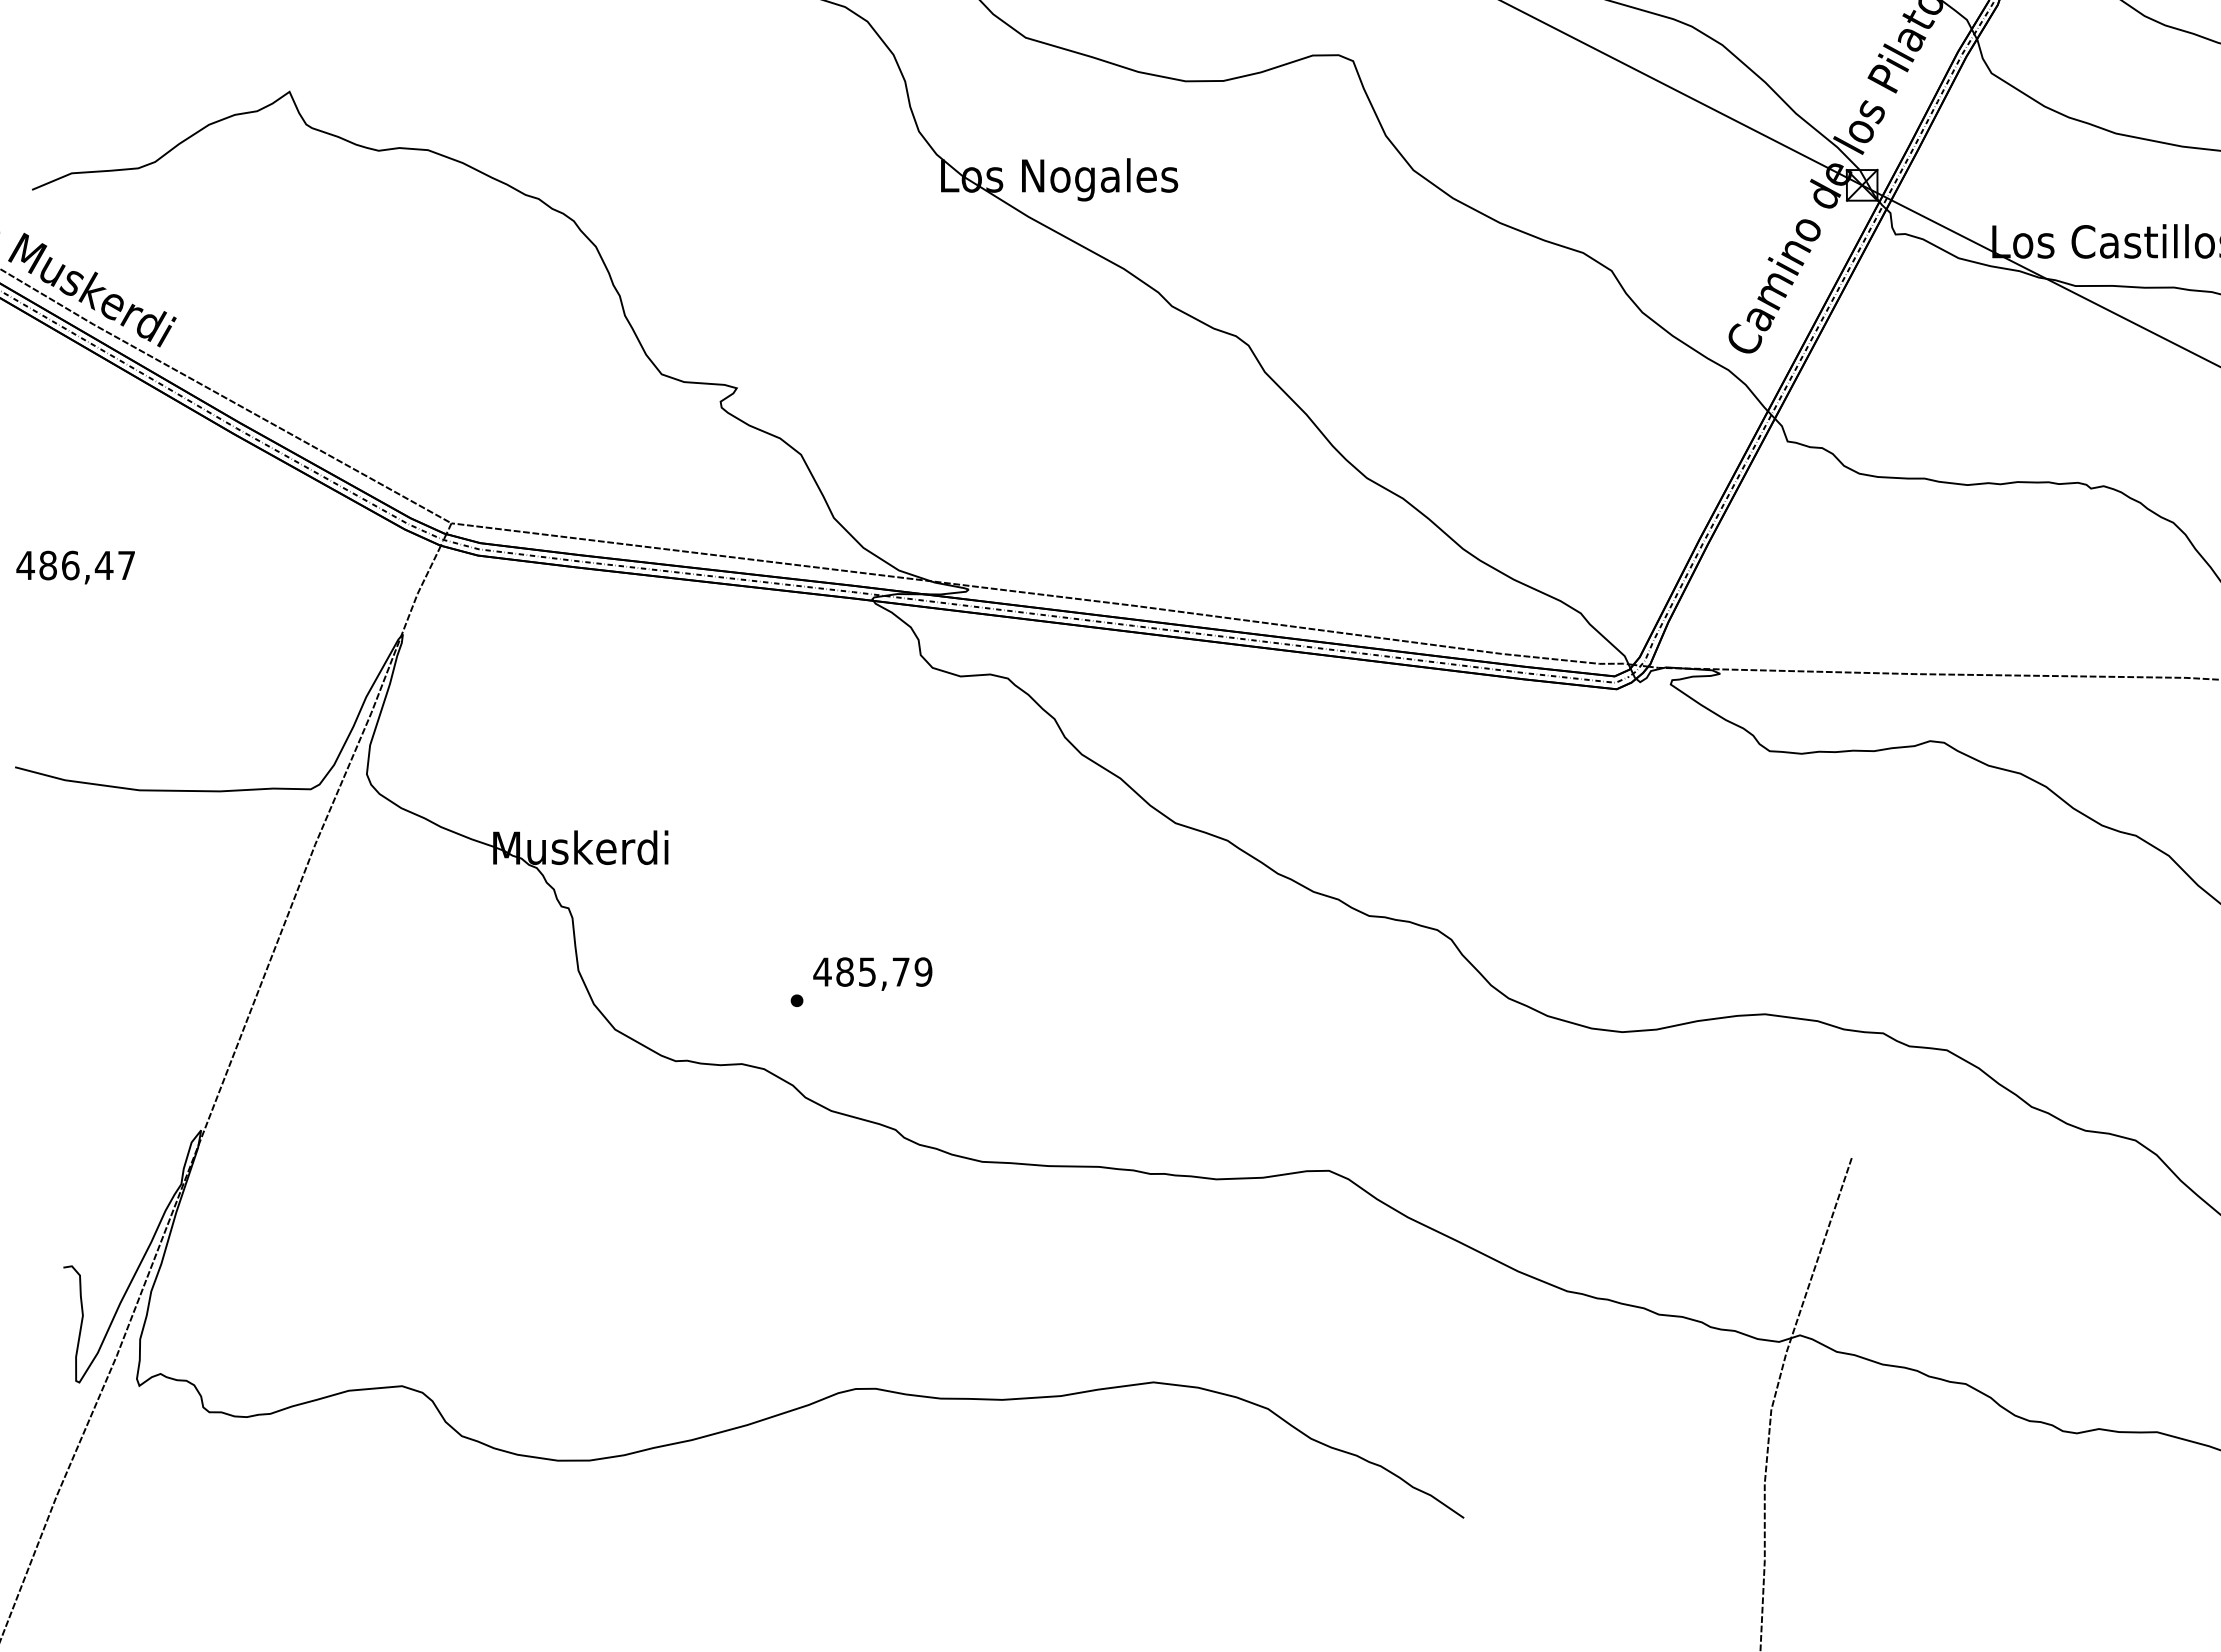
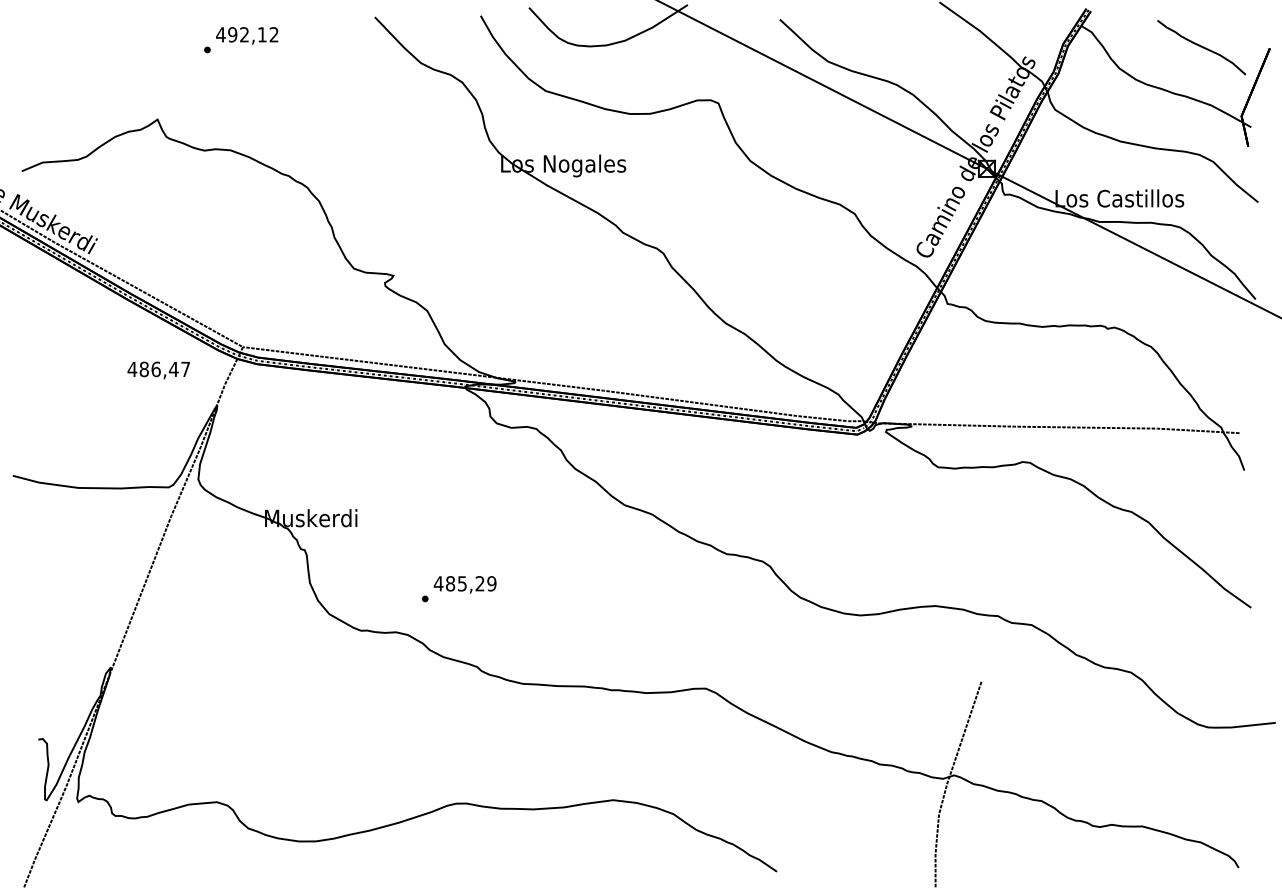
text: (75, 567) -> (158, 370), moved
text: (899, 971) -> (479, 583), 485,79 -> 485,29

